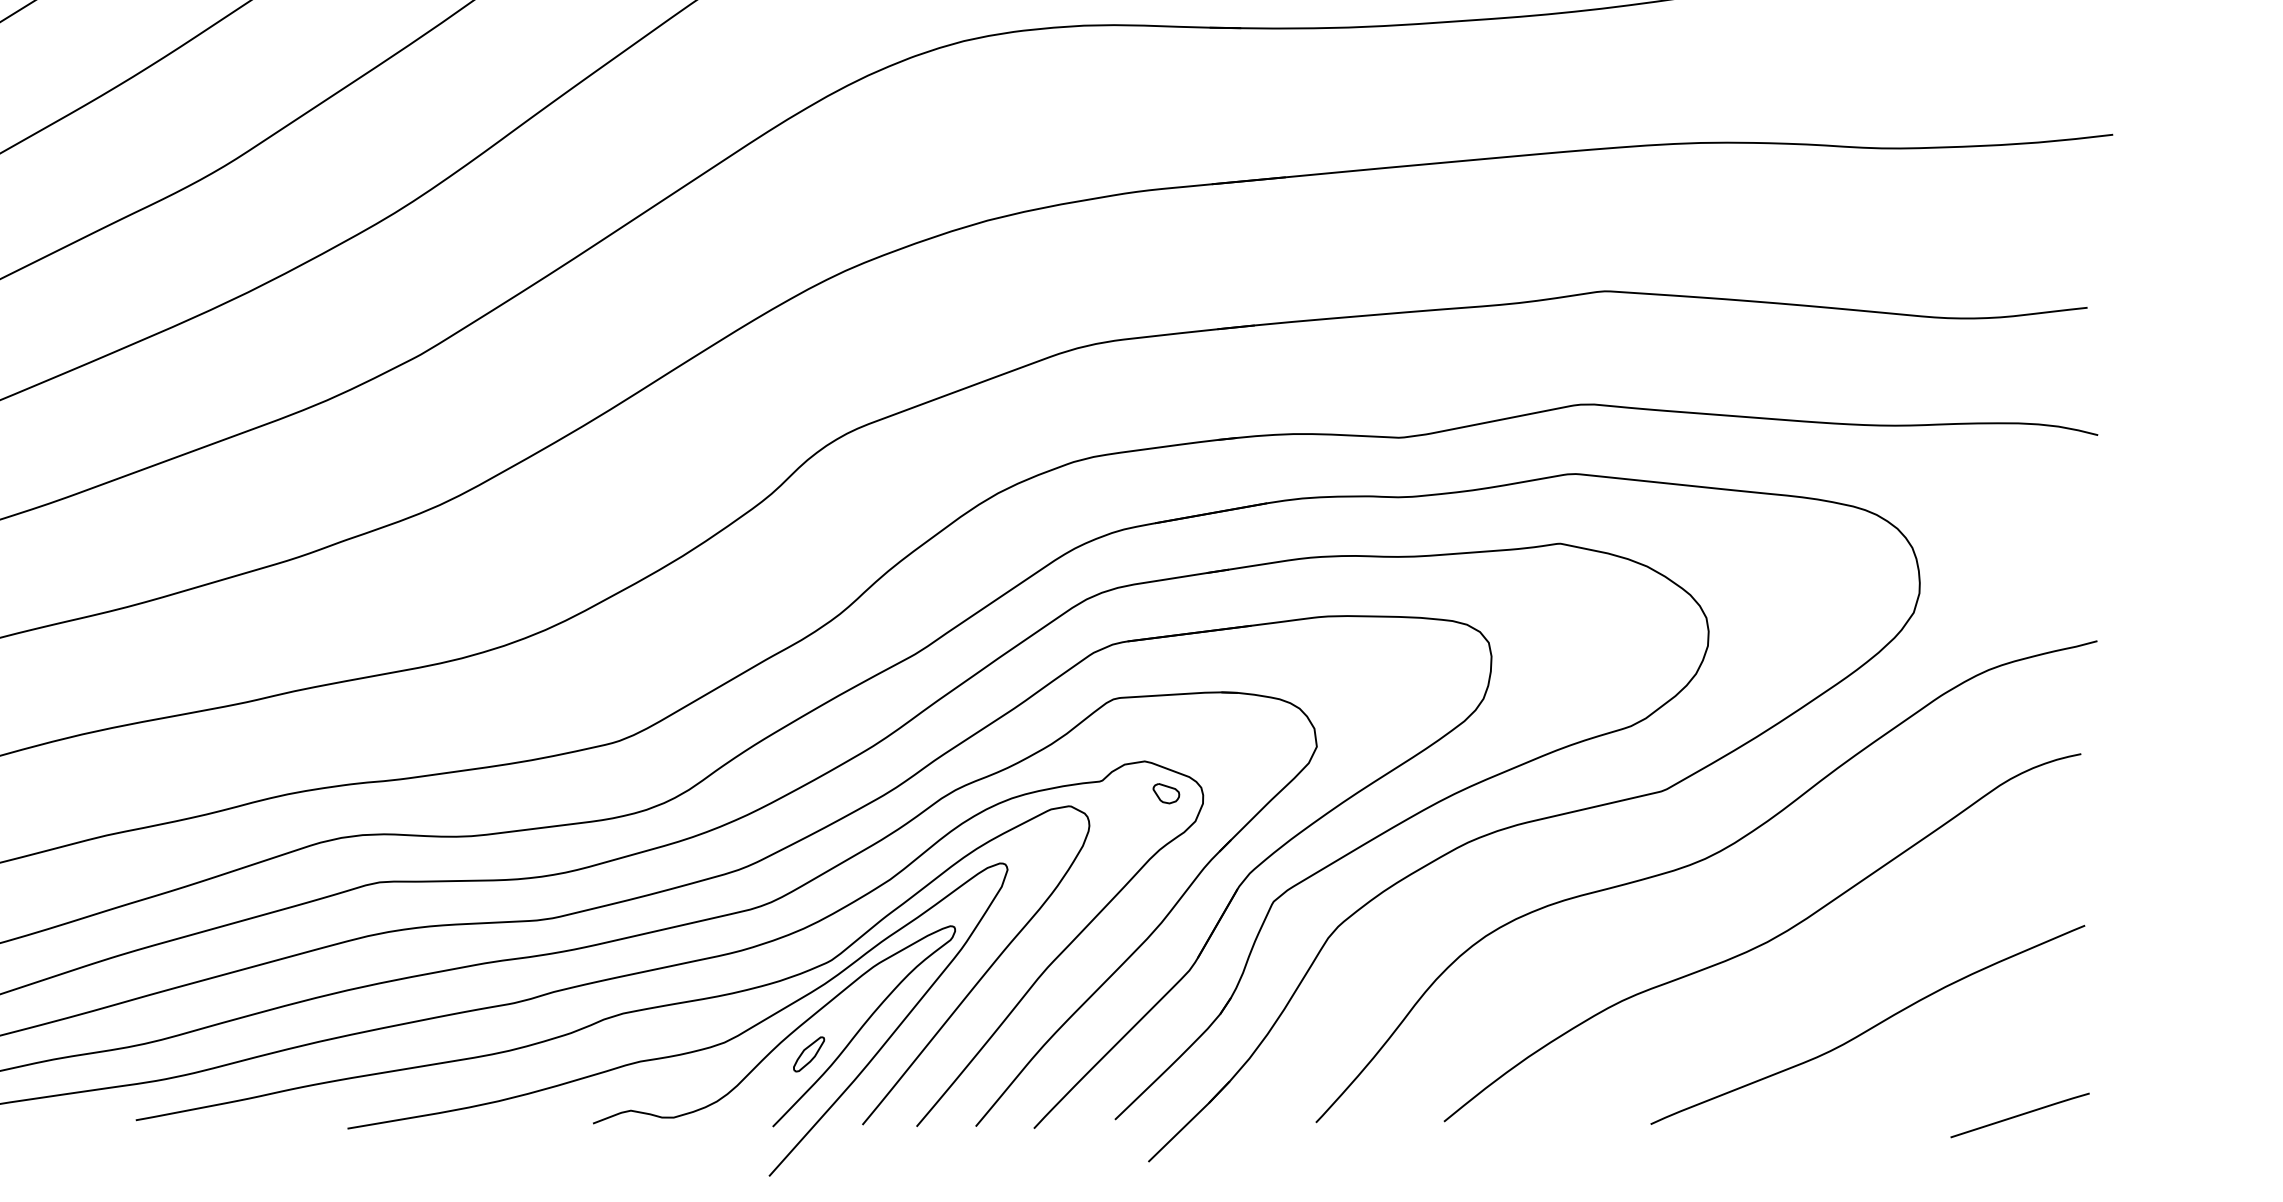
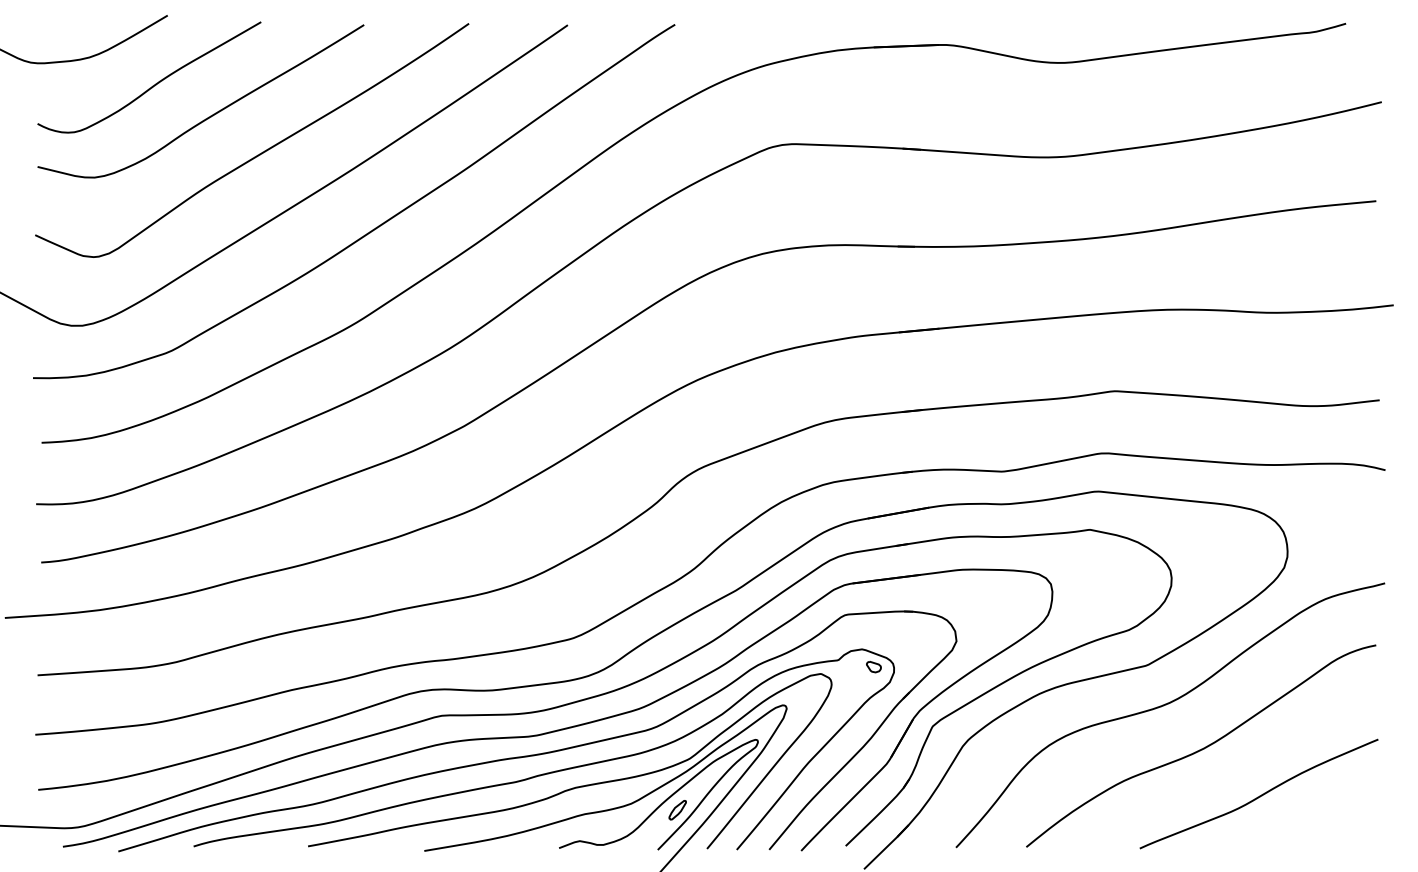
line: (2019, 1115) -> (1342, 843), removed

